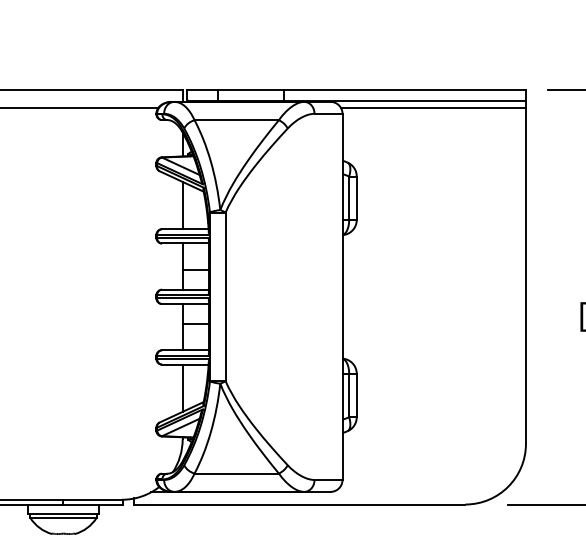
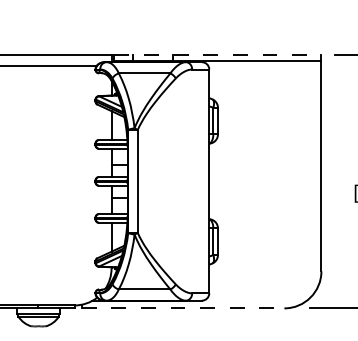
line: (357, 89) -> (218, 54), solid -> dashed
line: (432, 108) -> (264, 66), removed
line: (300, 504) -> (183, 308), solid -> dashed

